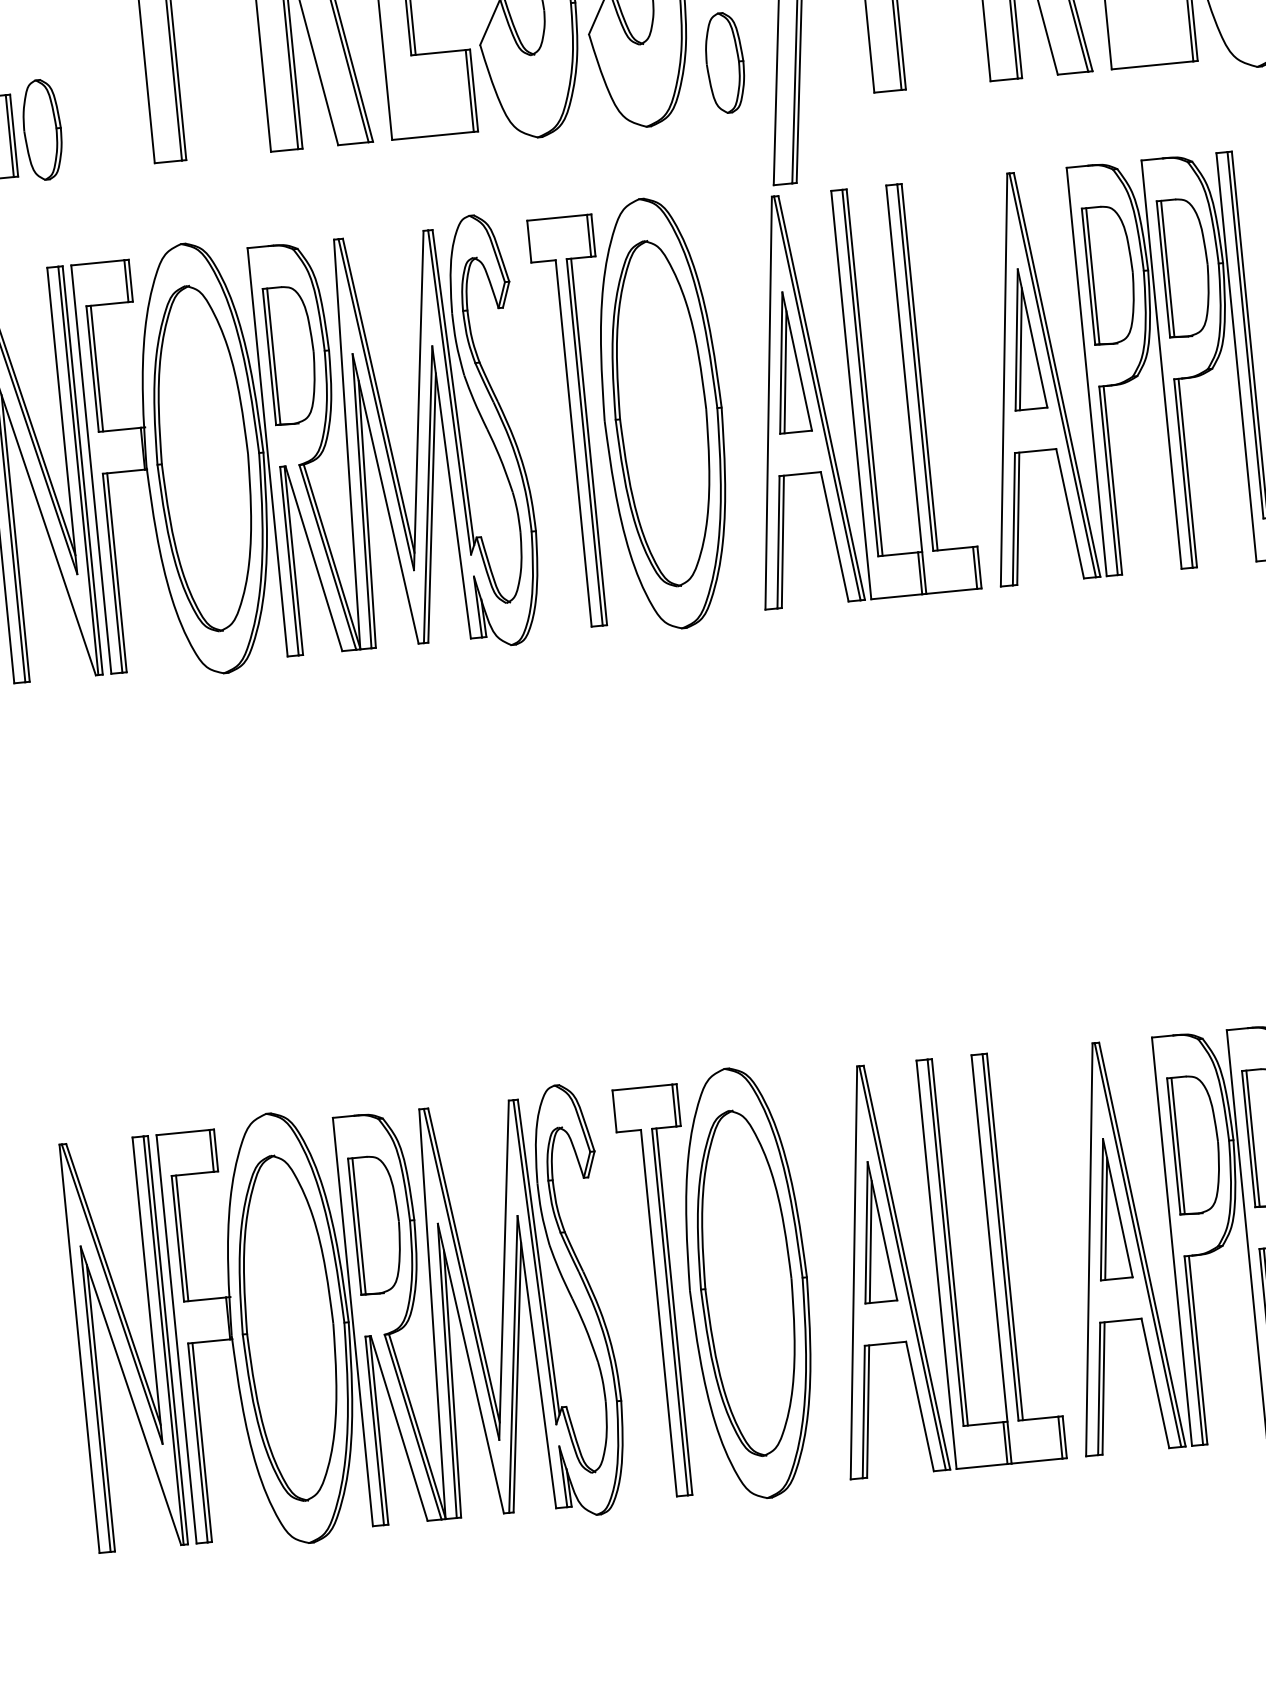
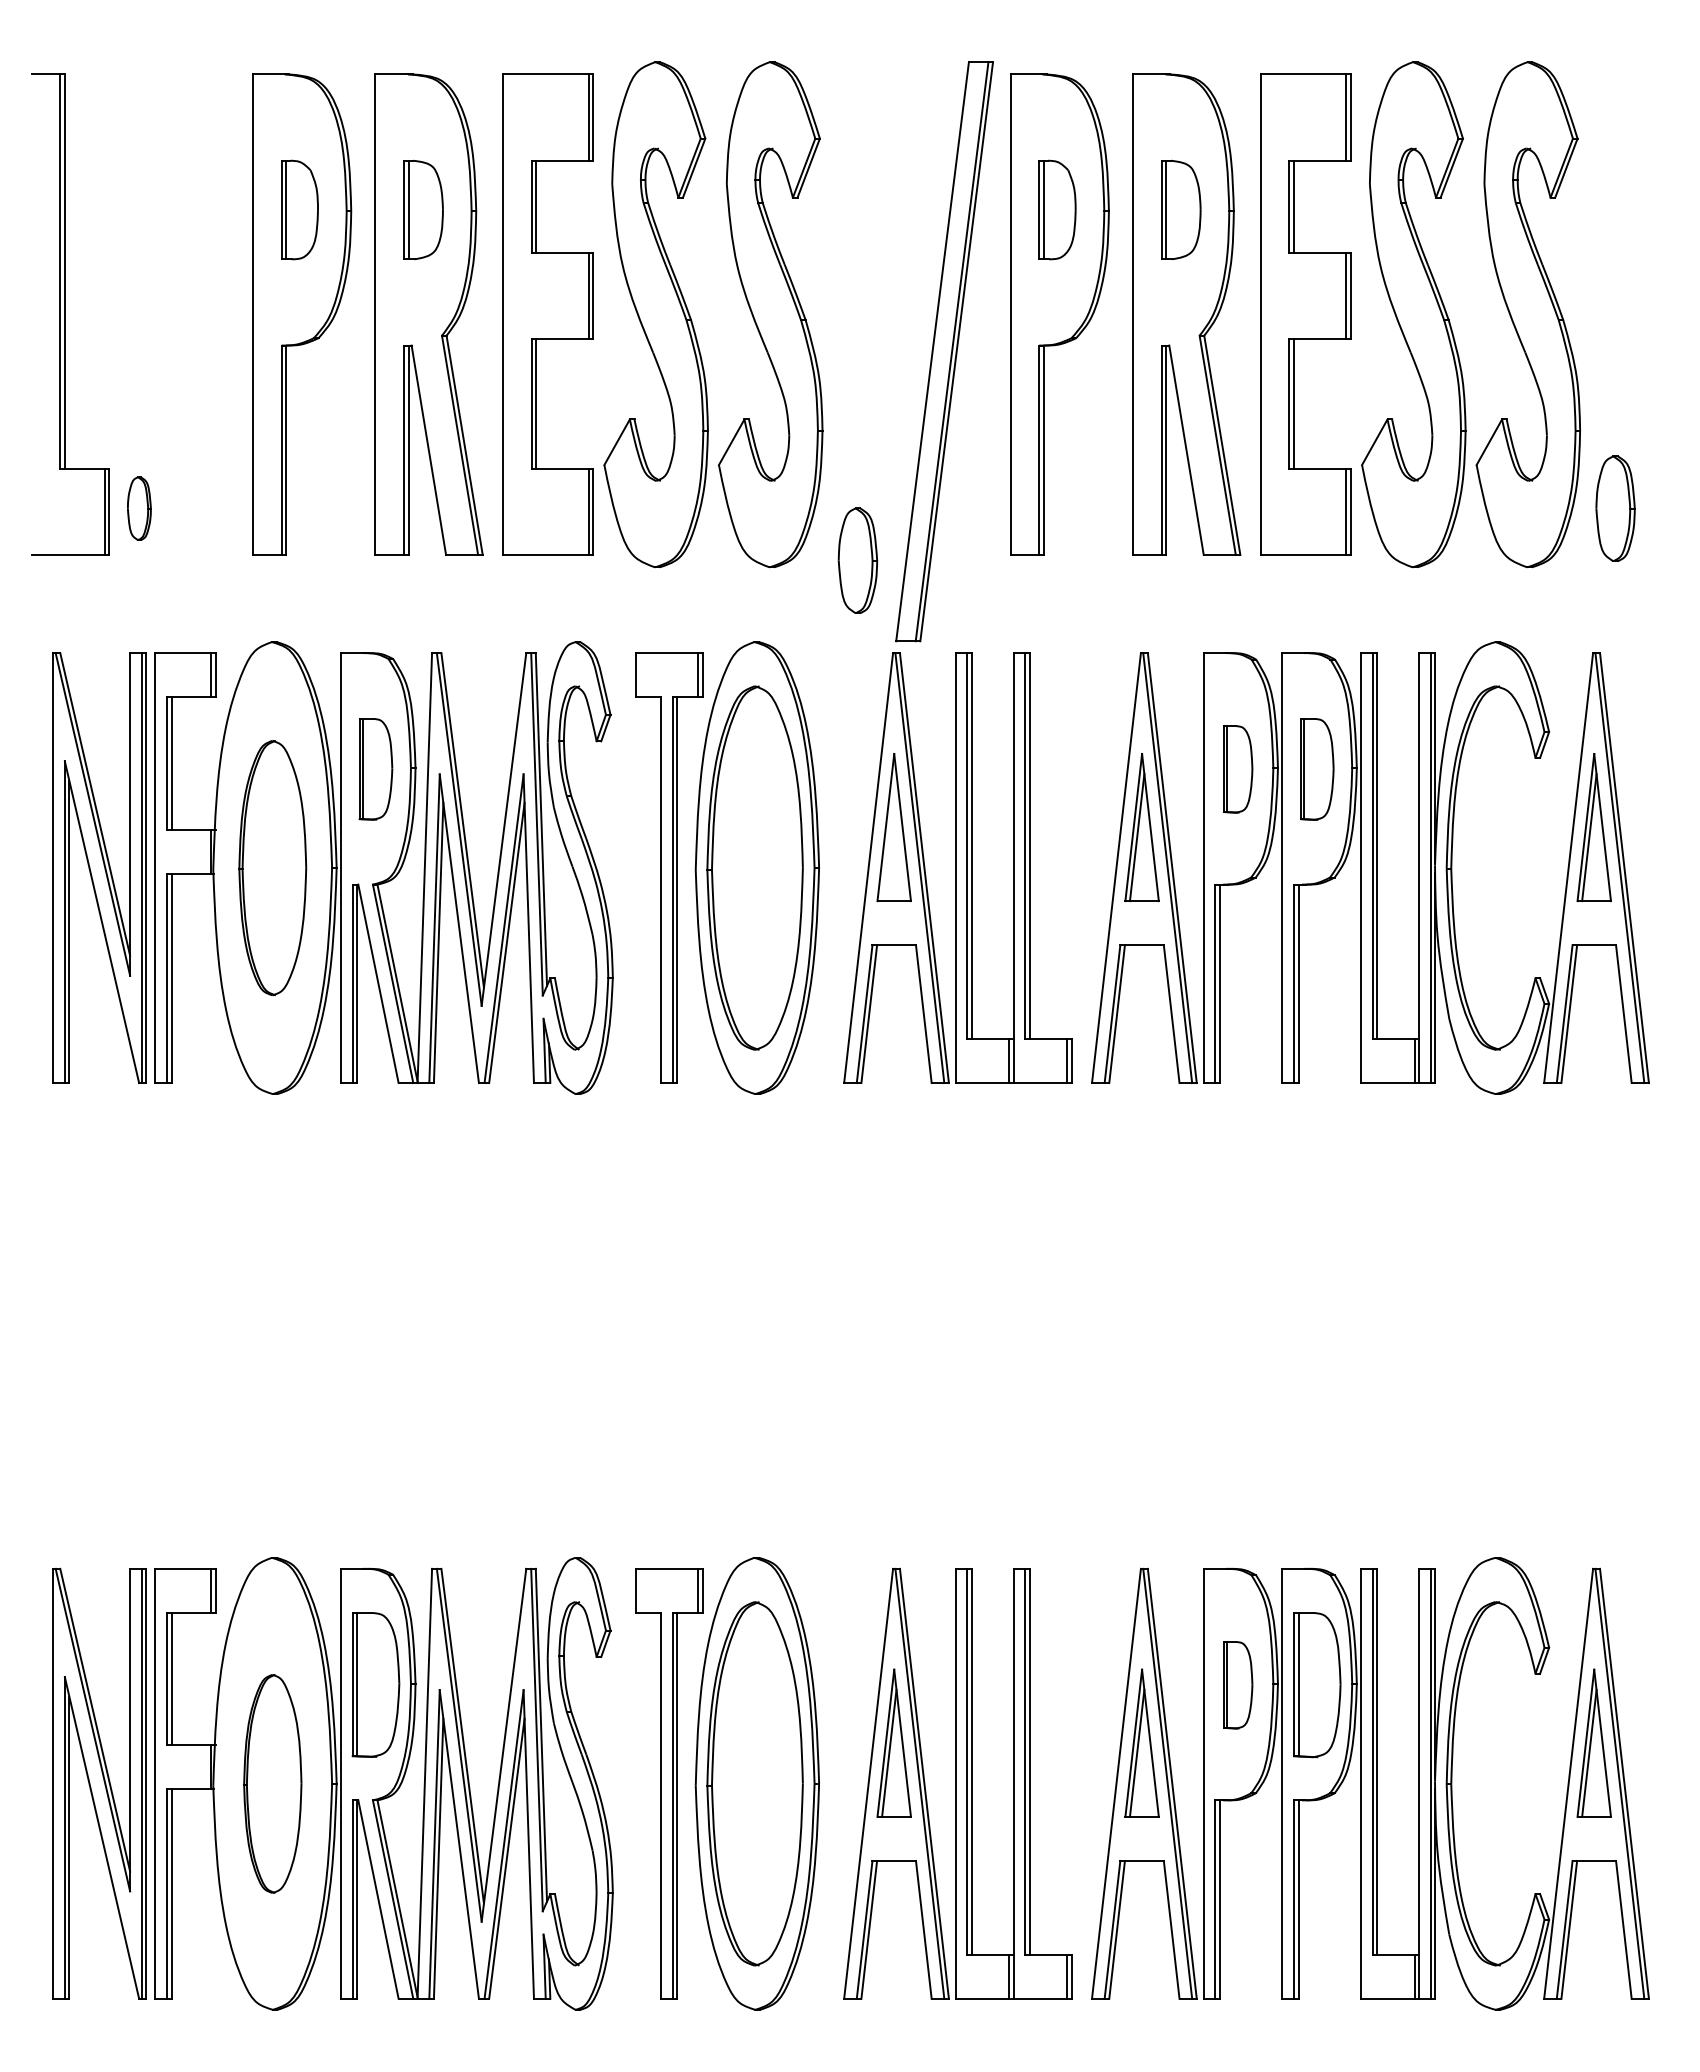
part: (724, 62) -> (857, 560), moved
part: (42, 129) -> (139, 508), size x0.6
part: (1185, 267) -> (1317, 769), size x0.7
part: (1110, 275) -> (1238, 769), size x0.6
part: (291, 355) -> (375, 769), size x0.7
line: (785, 372) -> (889, 837), removed
part: (202, 458) -> (272, 867), size x0.7
part: (1196, 1145) -> (1238, 1685), size x0.6
part: (287, 1328) -> (272, 1783), size x0.6

